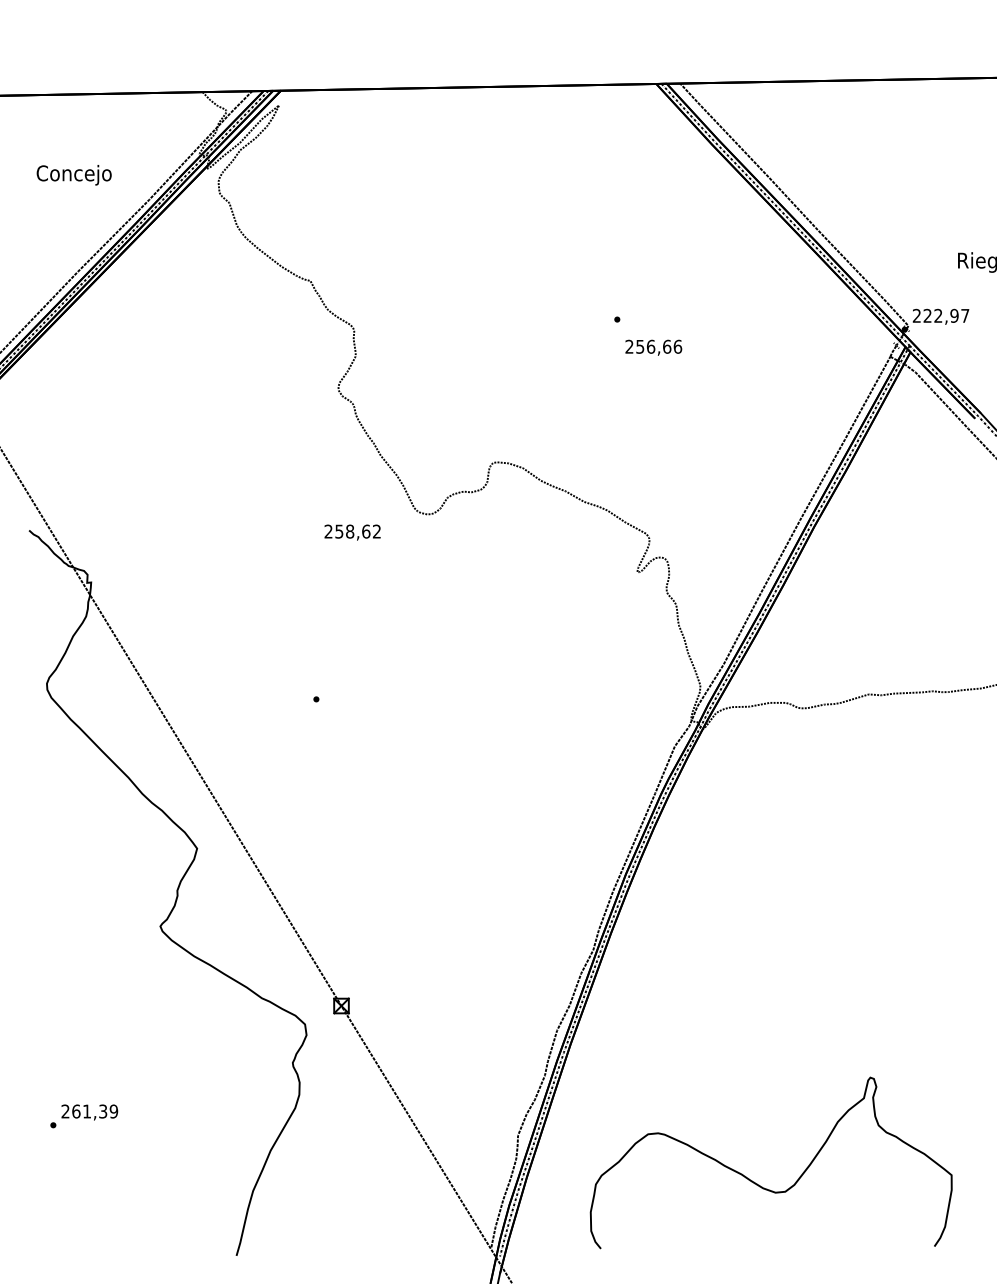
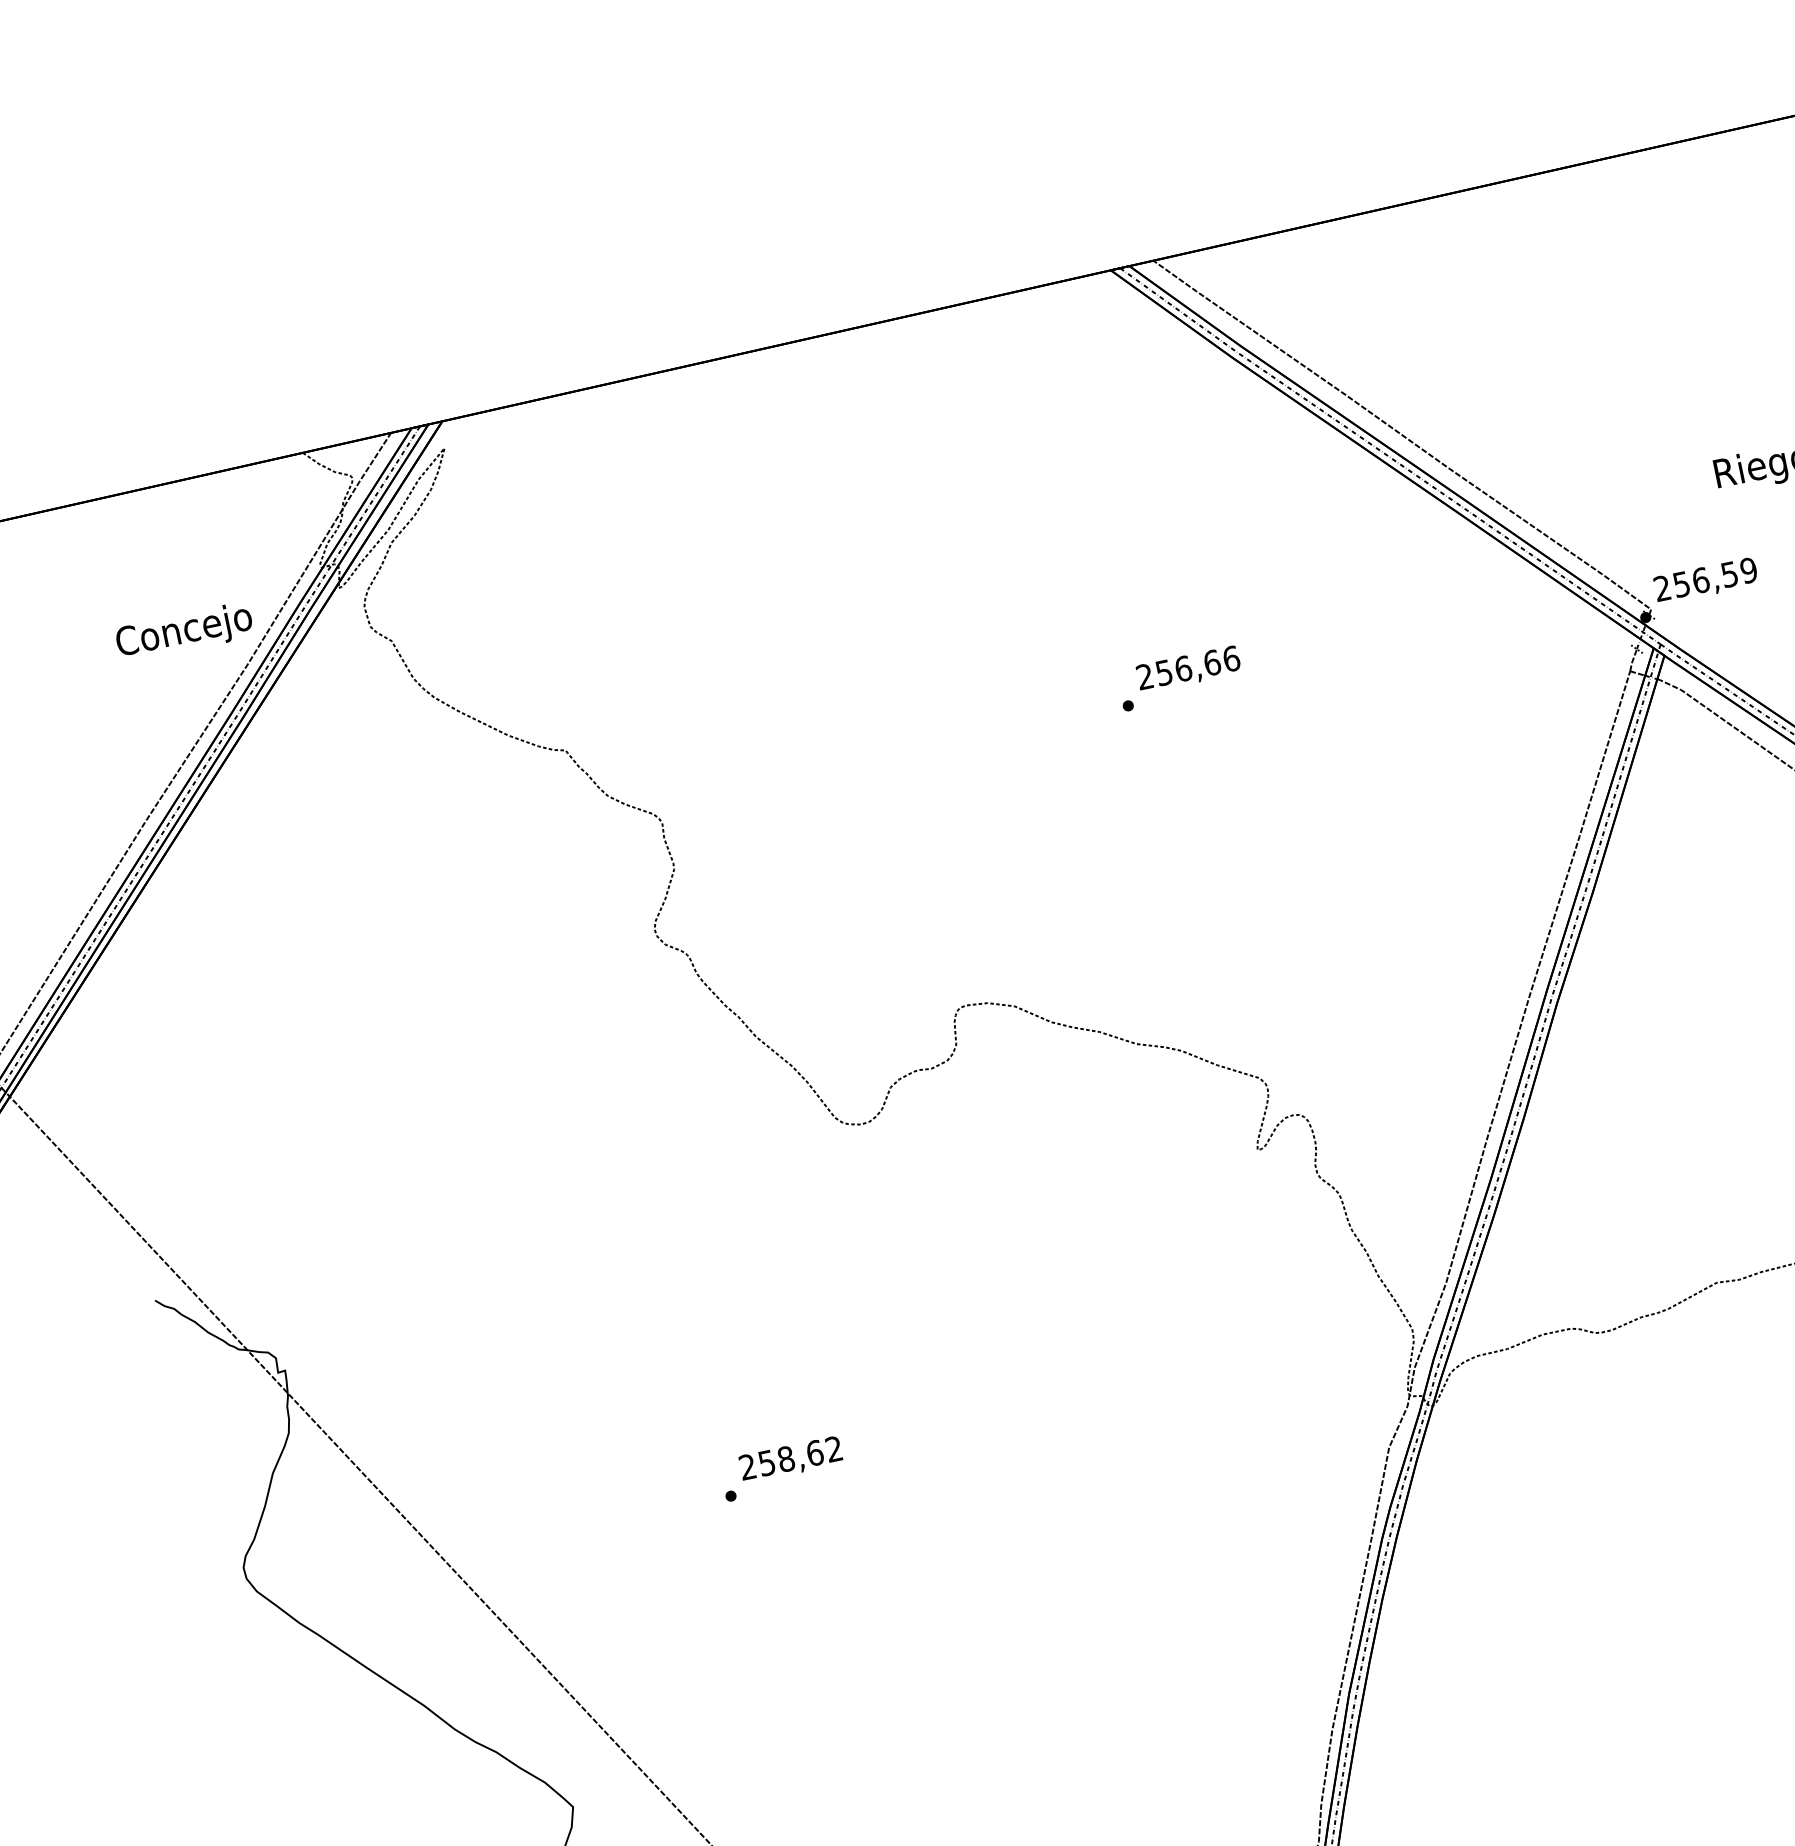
text: (73, 175) -> (183, 632), moved
text: (946, 315) -> (1715, 576), 222,97 -> 256,59
text: (653, 347) -> (1188, 669), moved
text: (352, 532) -> (790, 1459), moved

